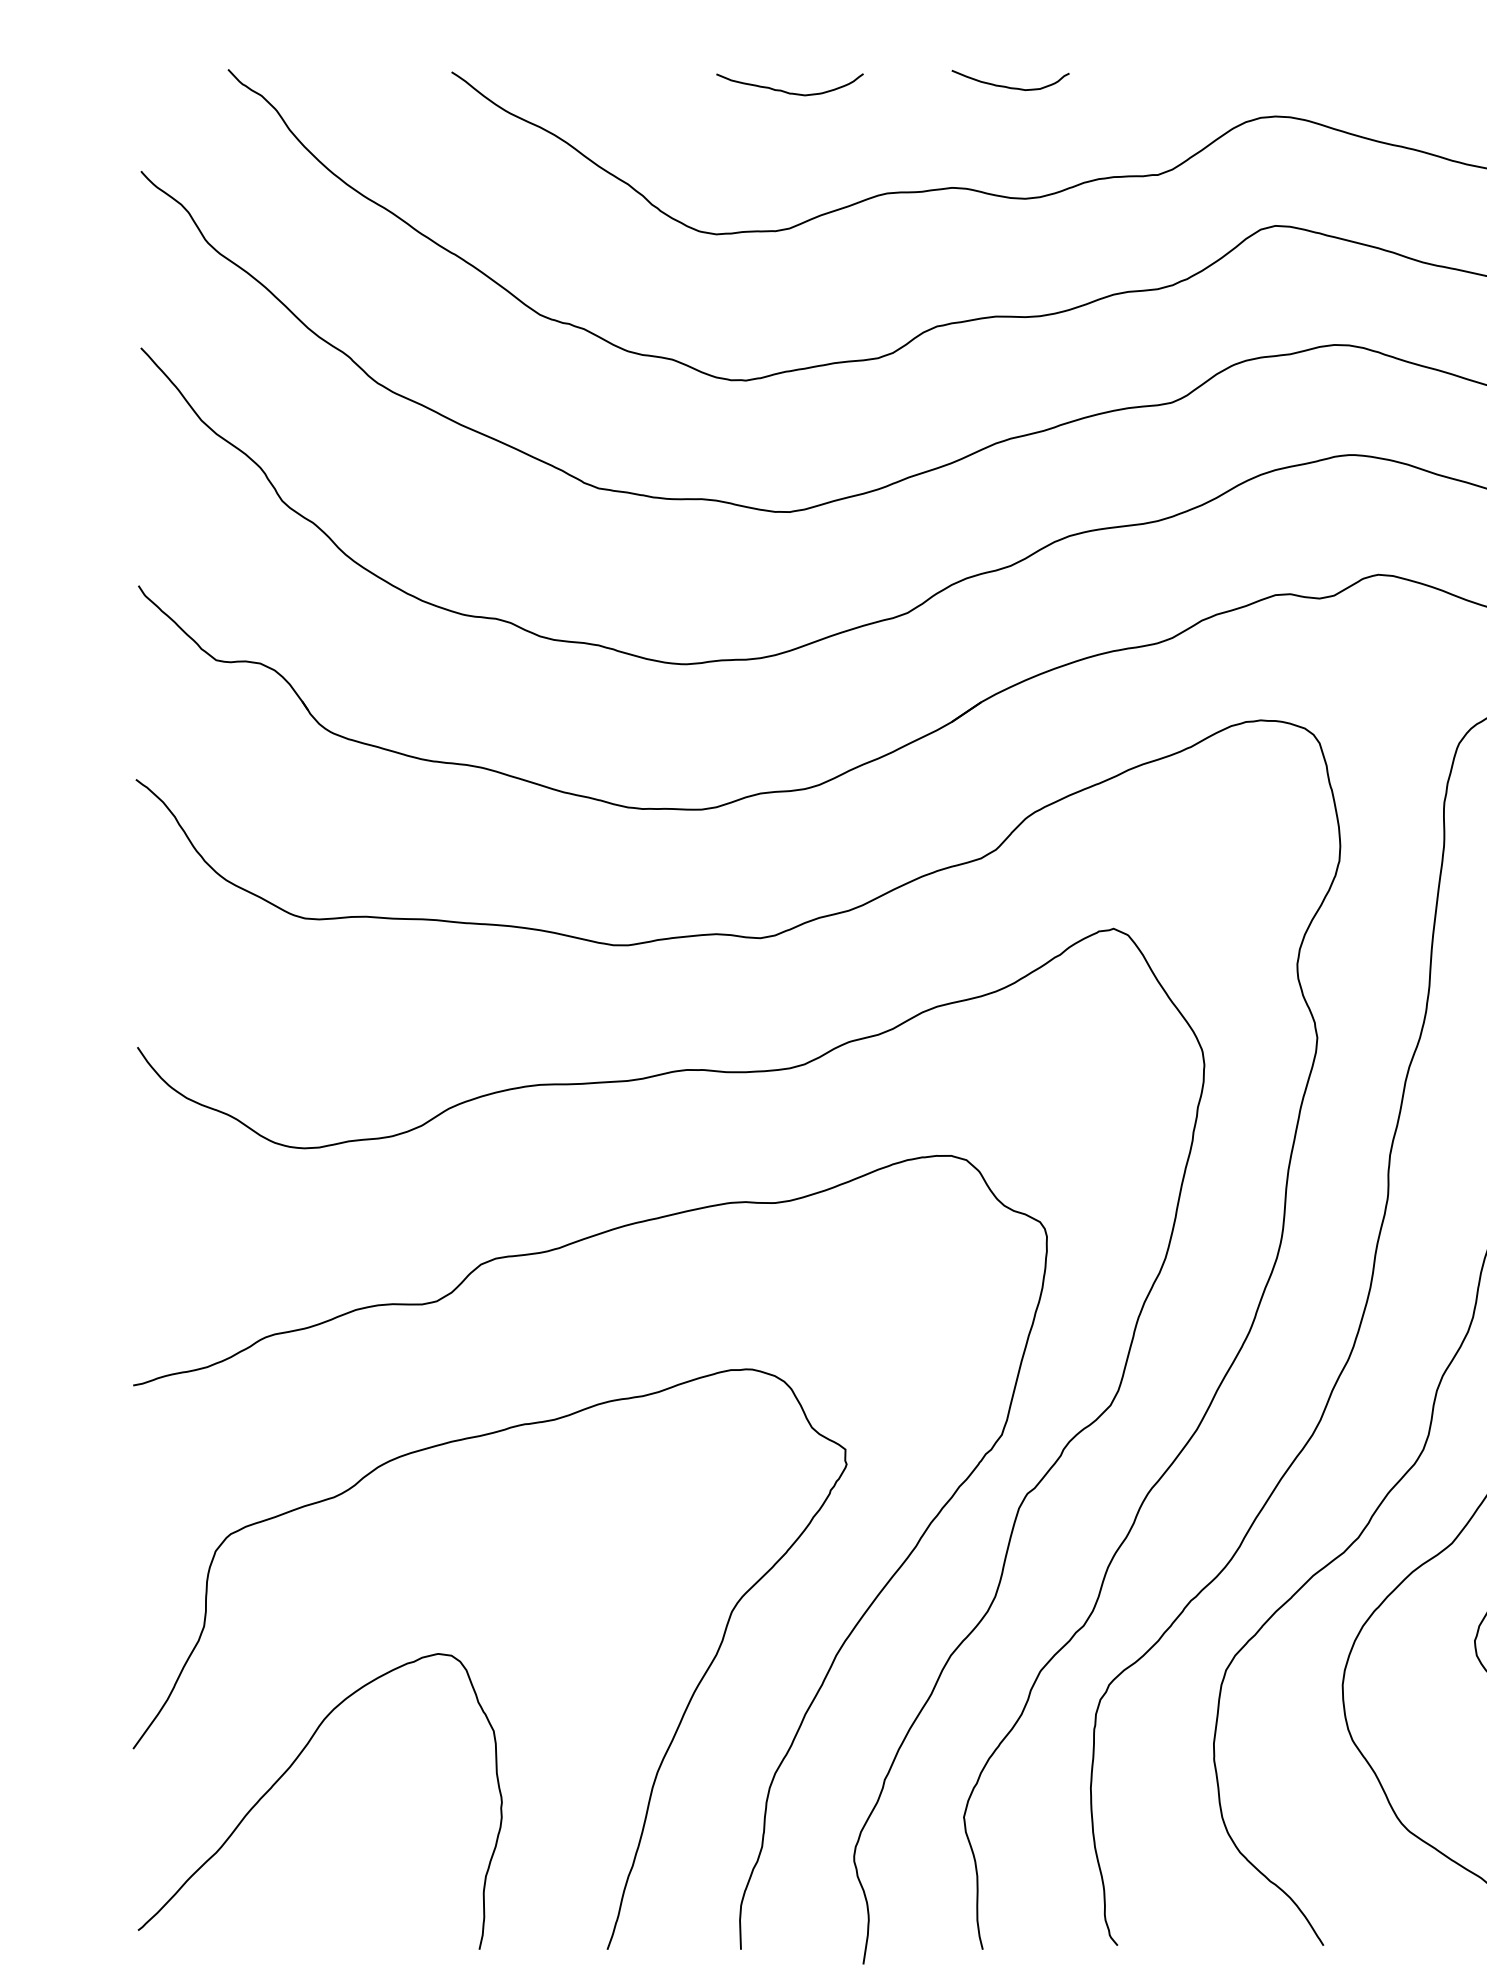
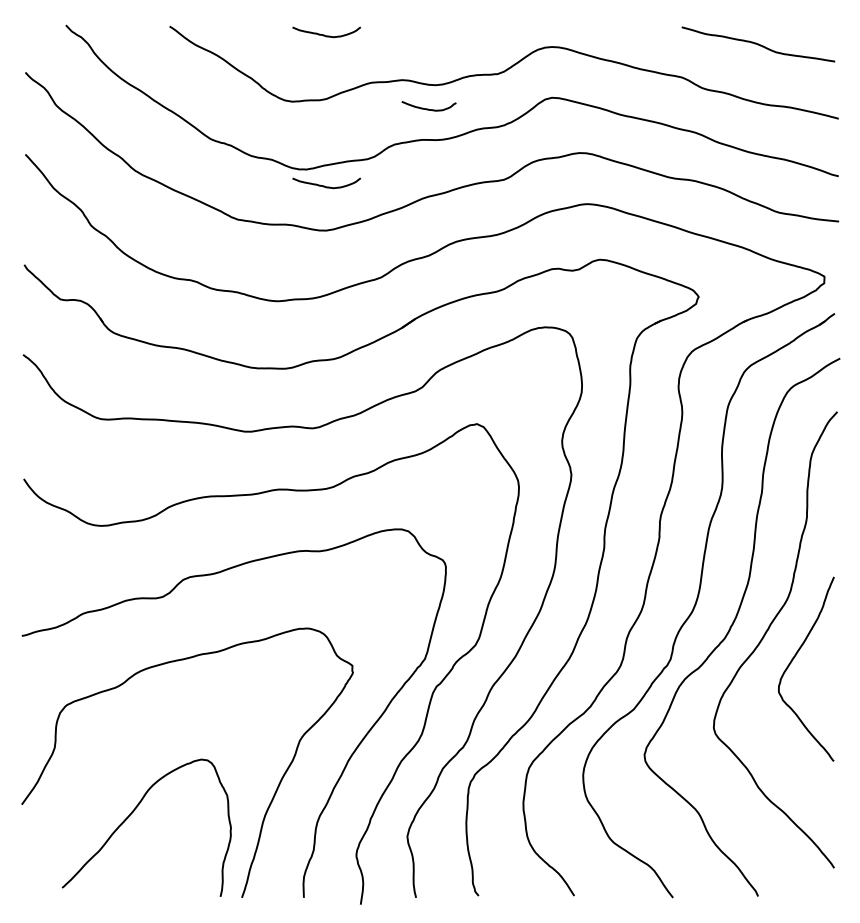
curve: (1009, 85) -> (428, 108), moved
curve: (785, 414) -> (324, 185), added
curve: (289, 1770) -> (132, 813), moved

